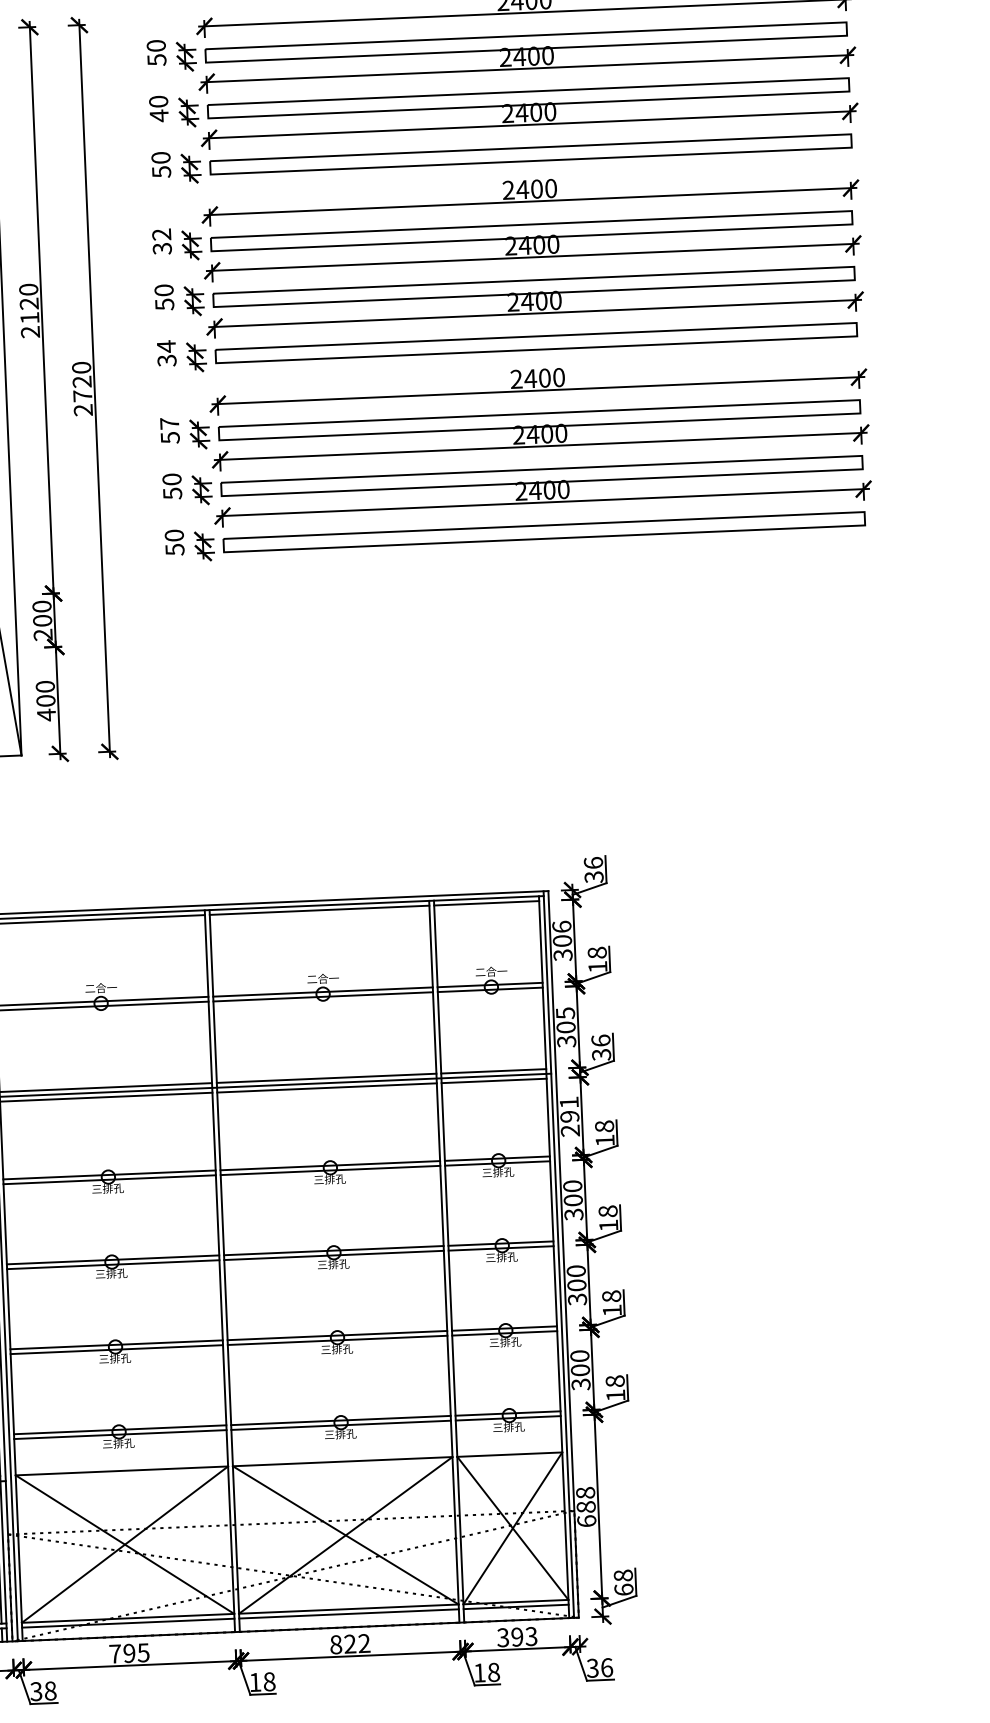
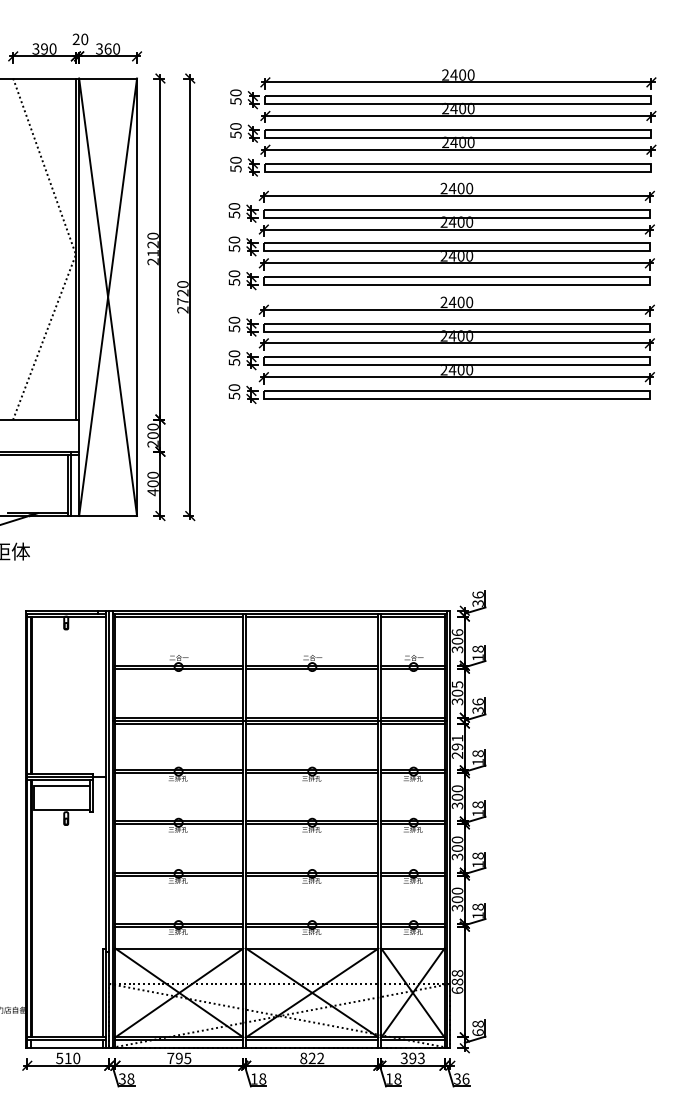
text: (158, 114) -> (235, 134), 40 -> 50
text: (162, 241) -> (234, 210), 32 -> 50
text: (166, 352) -> (234, 277), 34 -> 50
text: (169, 422) -> (234, 319), 57 -> 50

